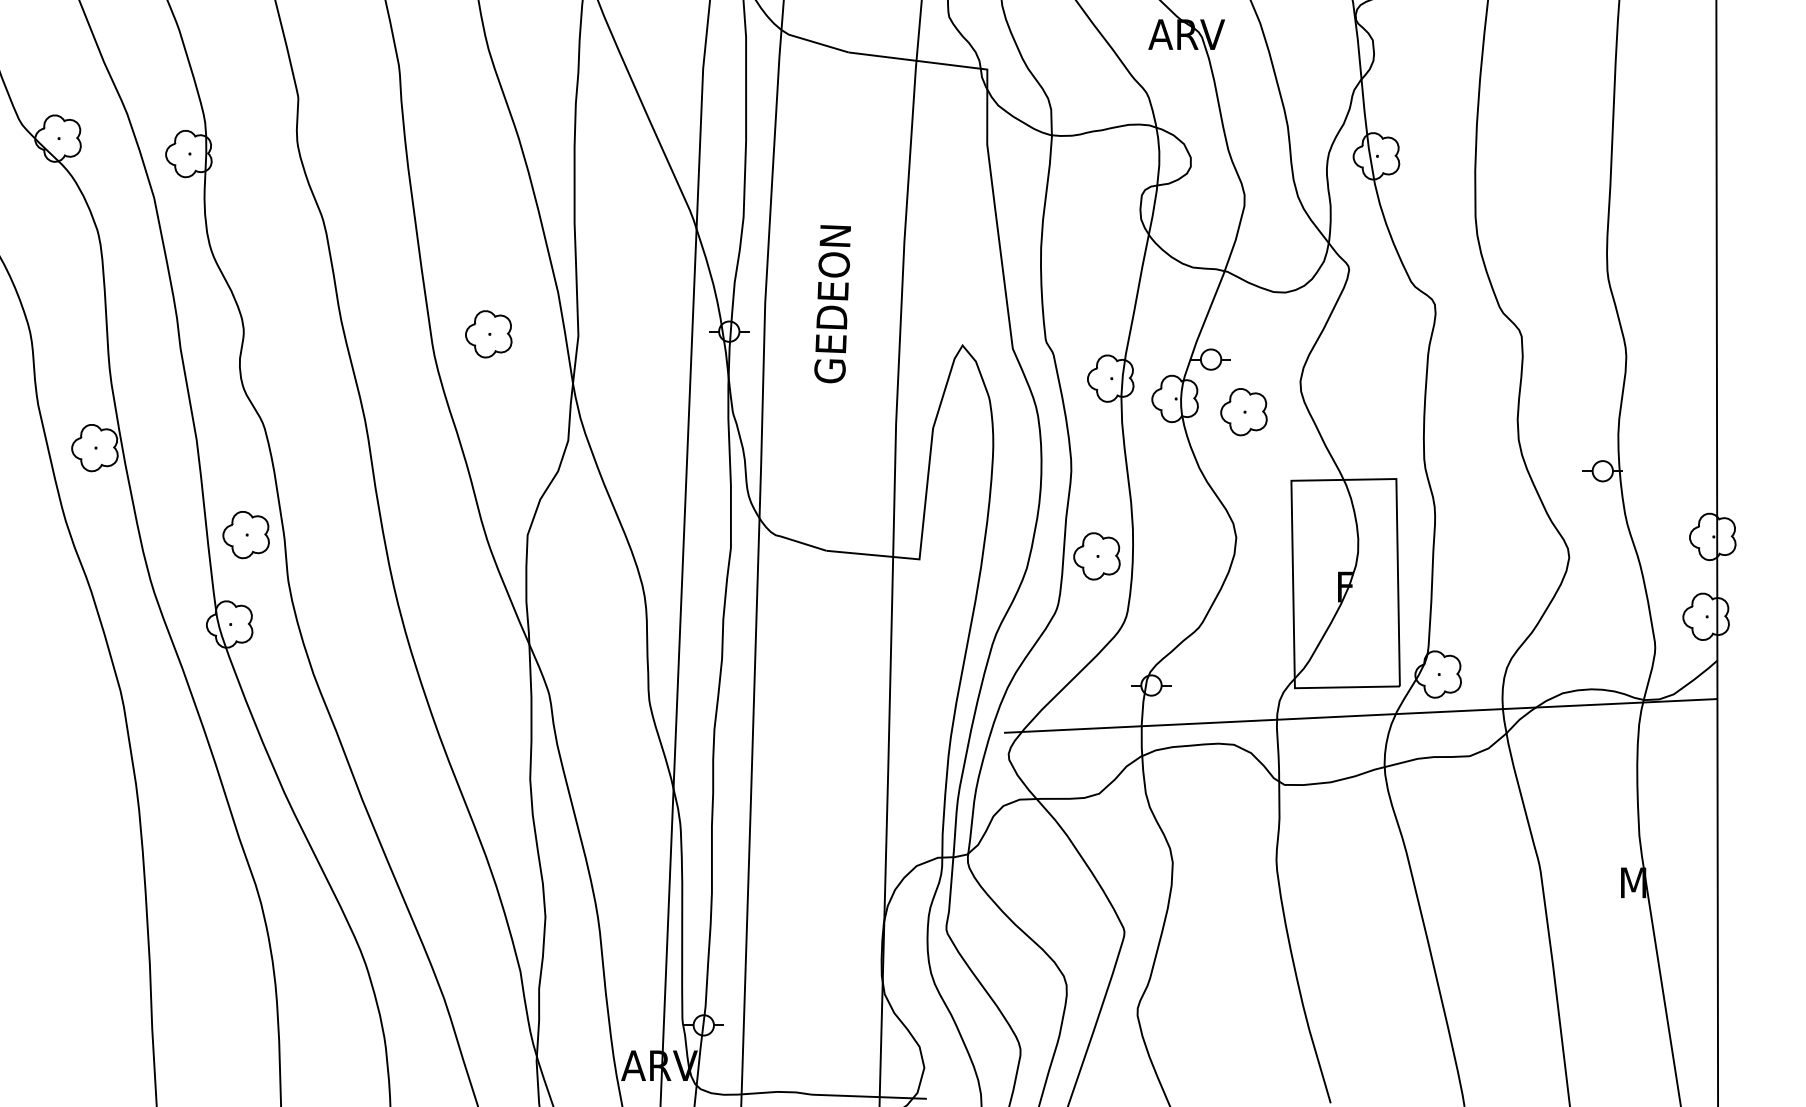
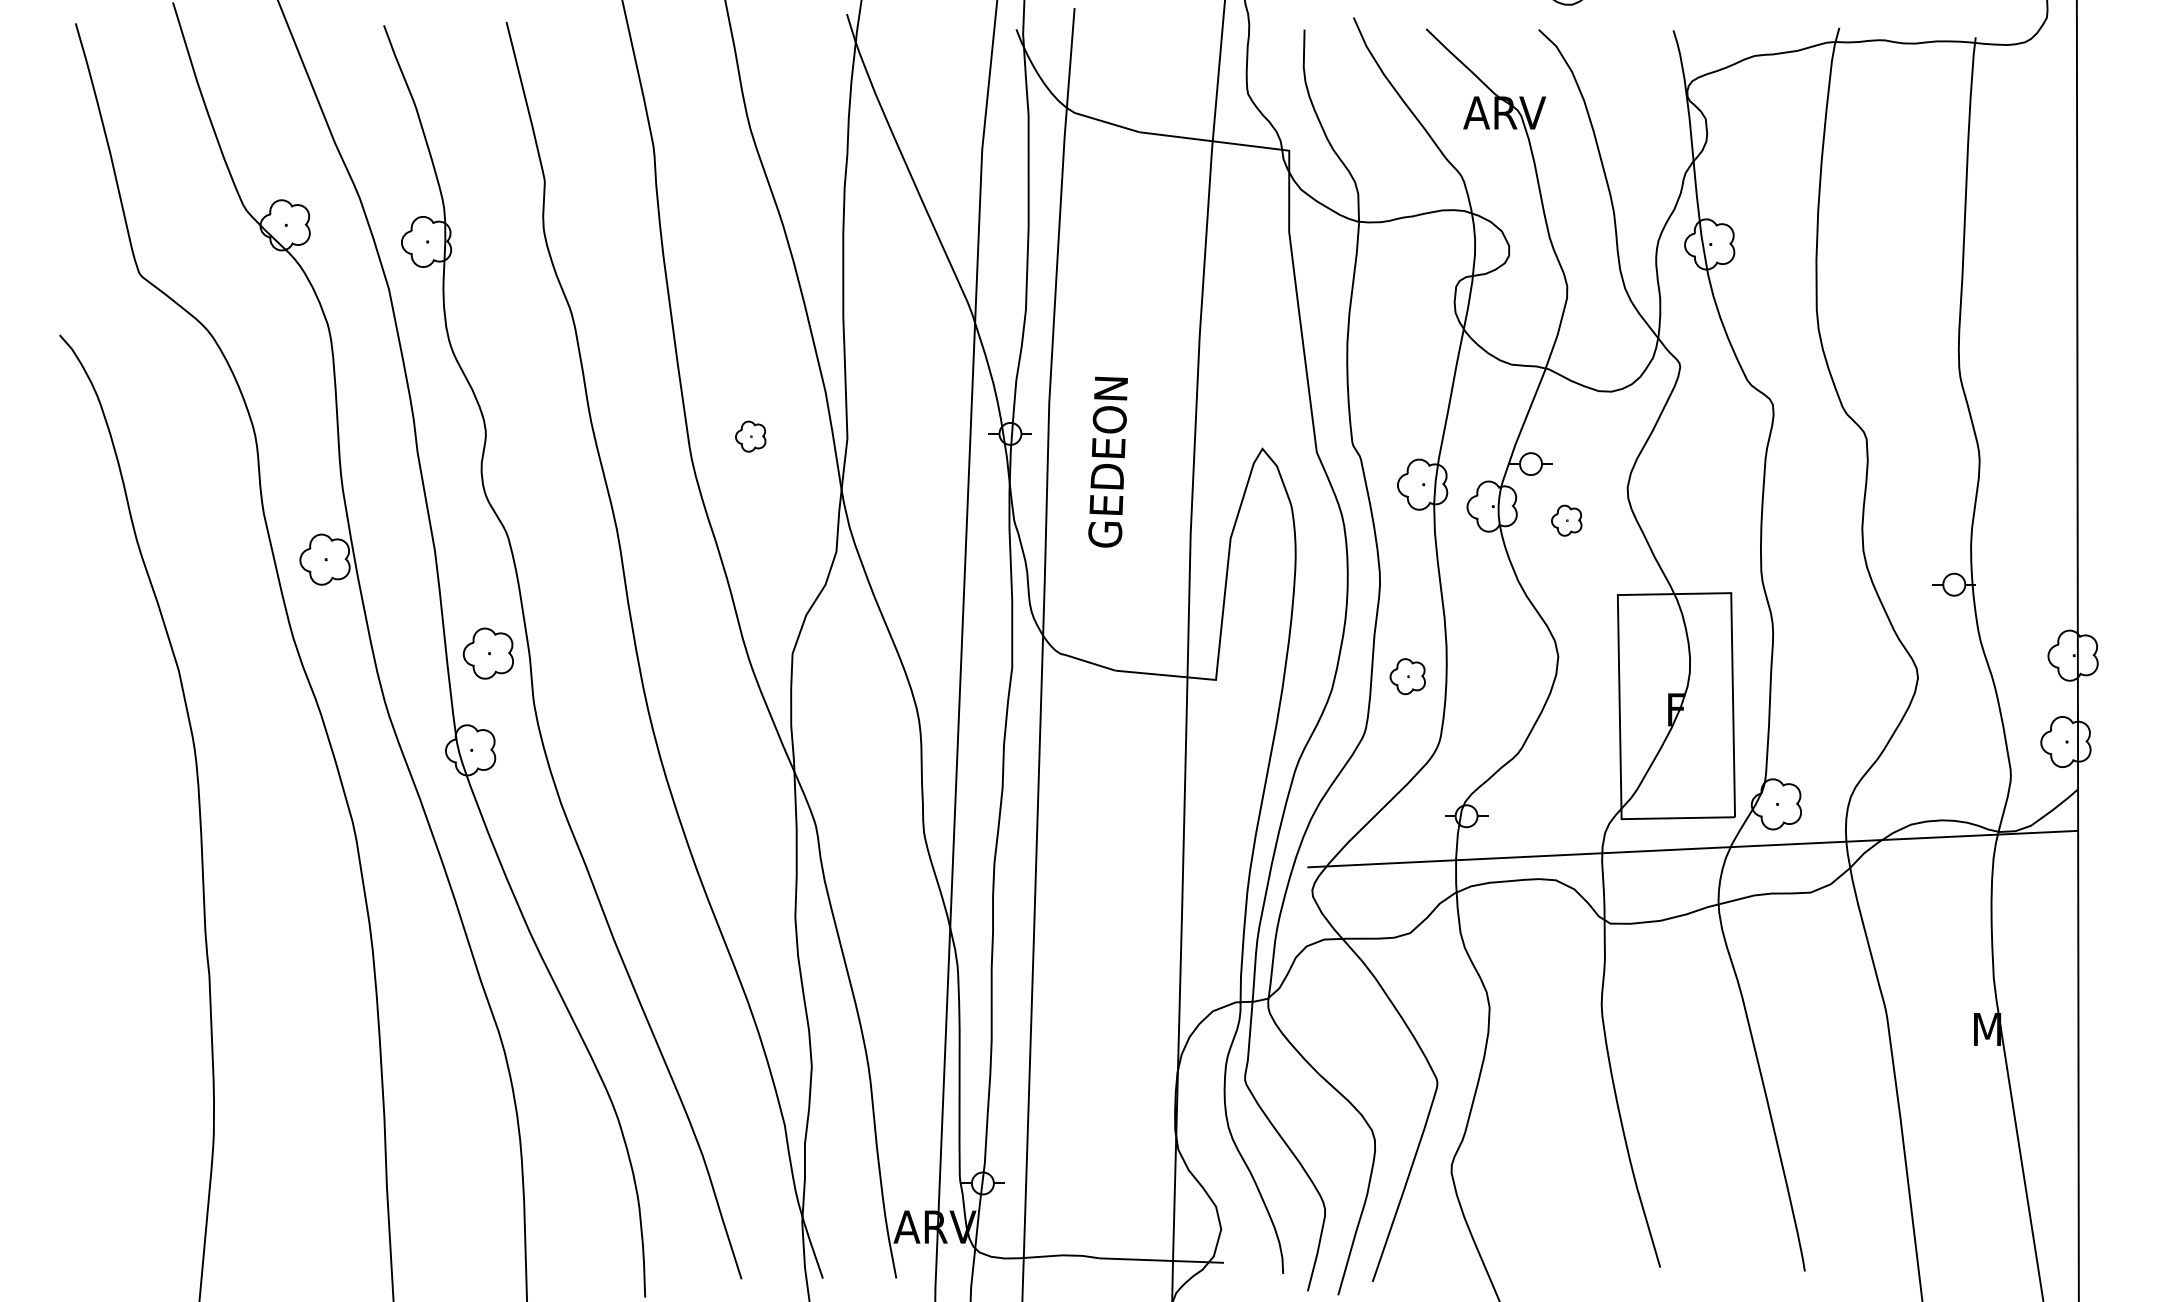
text: (832, 303) -> (1107, 461), moved
part: (488, 334) -> (750, 436), size x0.6
part: (1243, 411) -> (1566, 520), size x0.6
part: (1096, 556) -> (1407, 676), size x0.7

